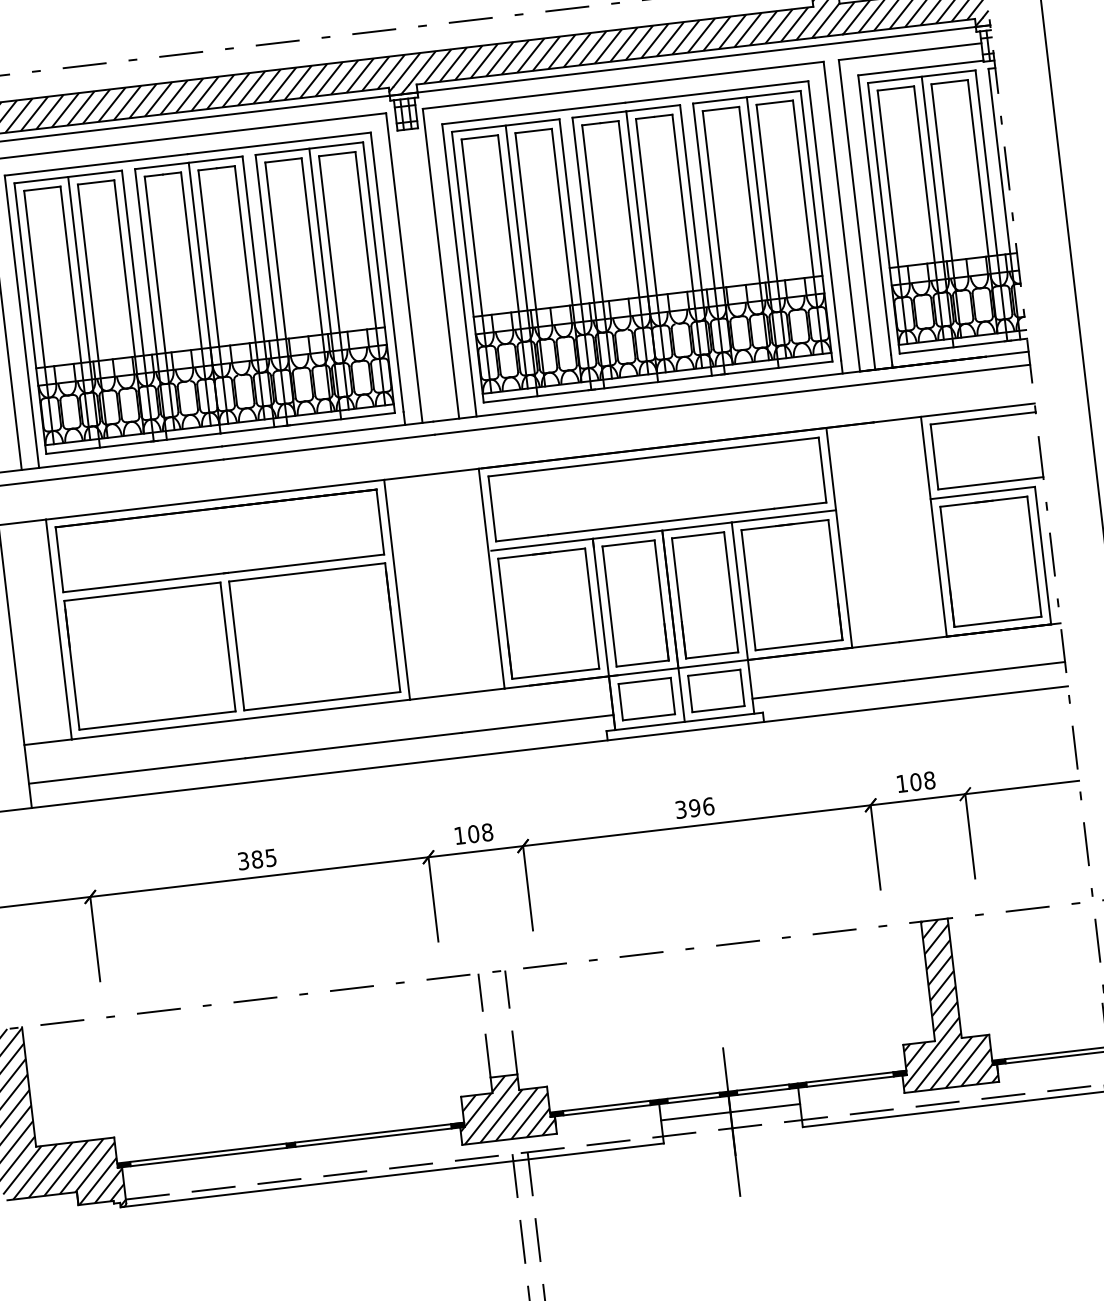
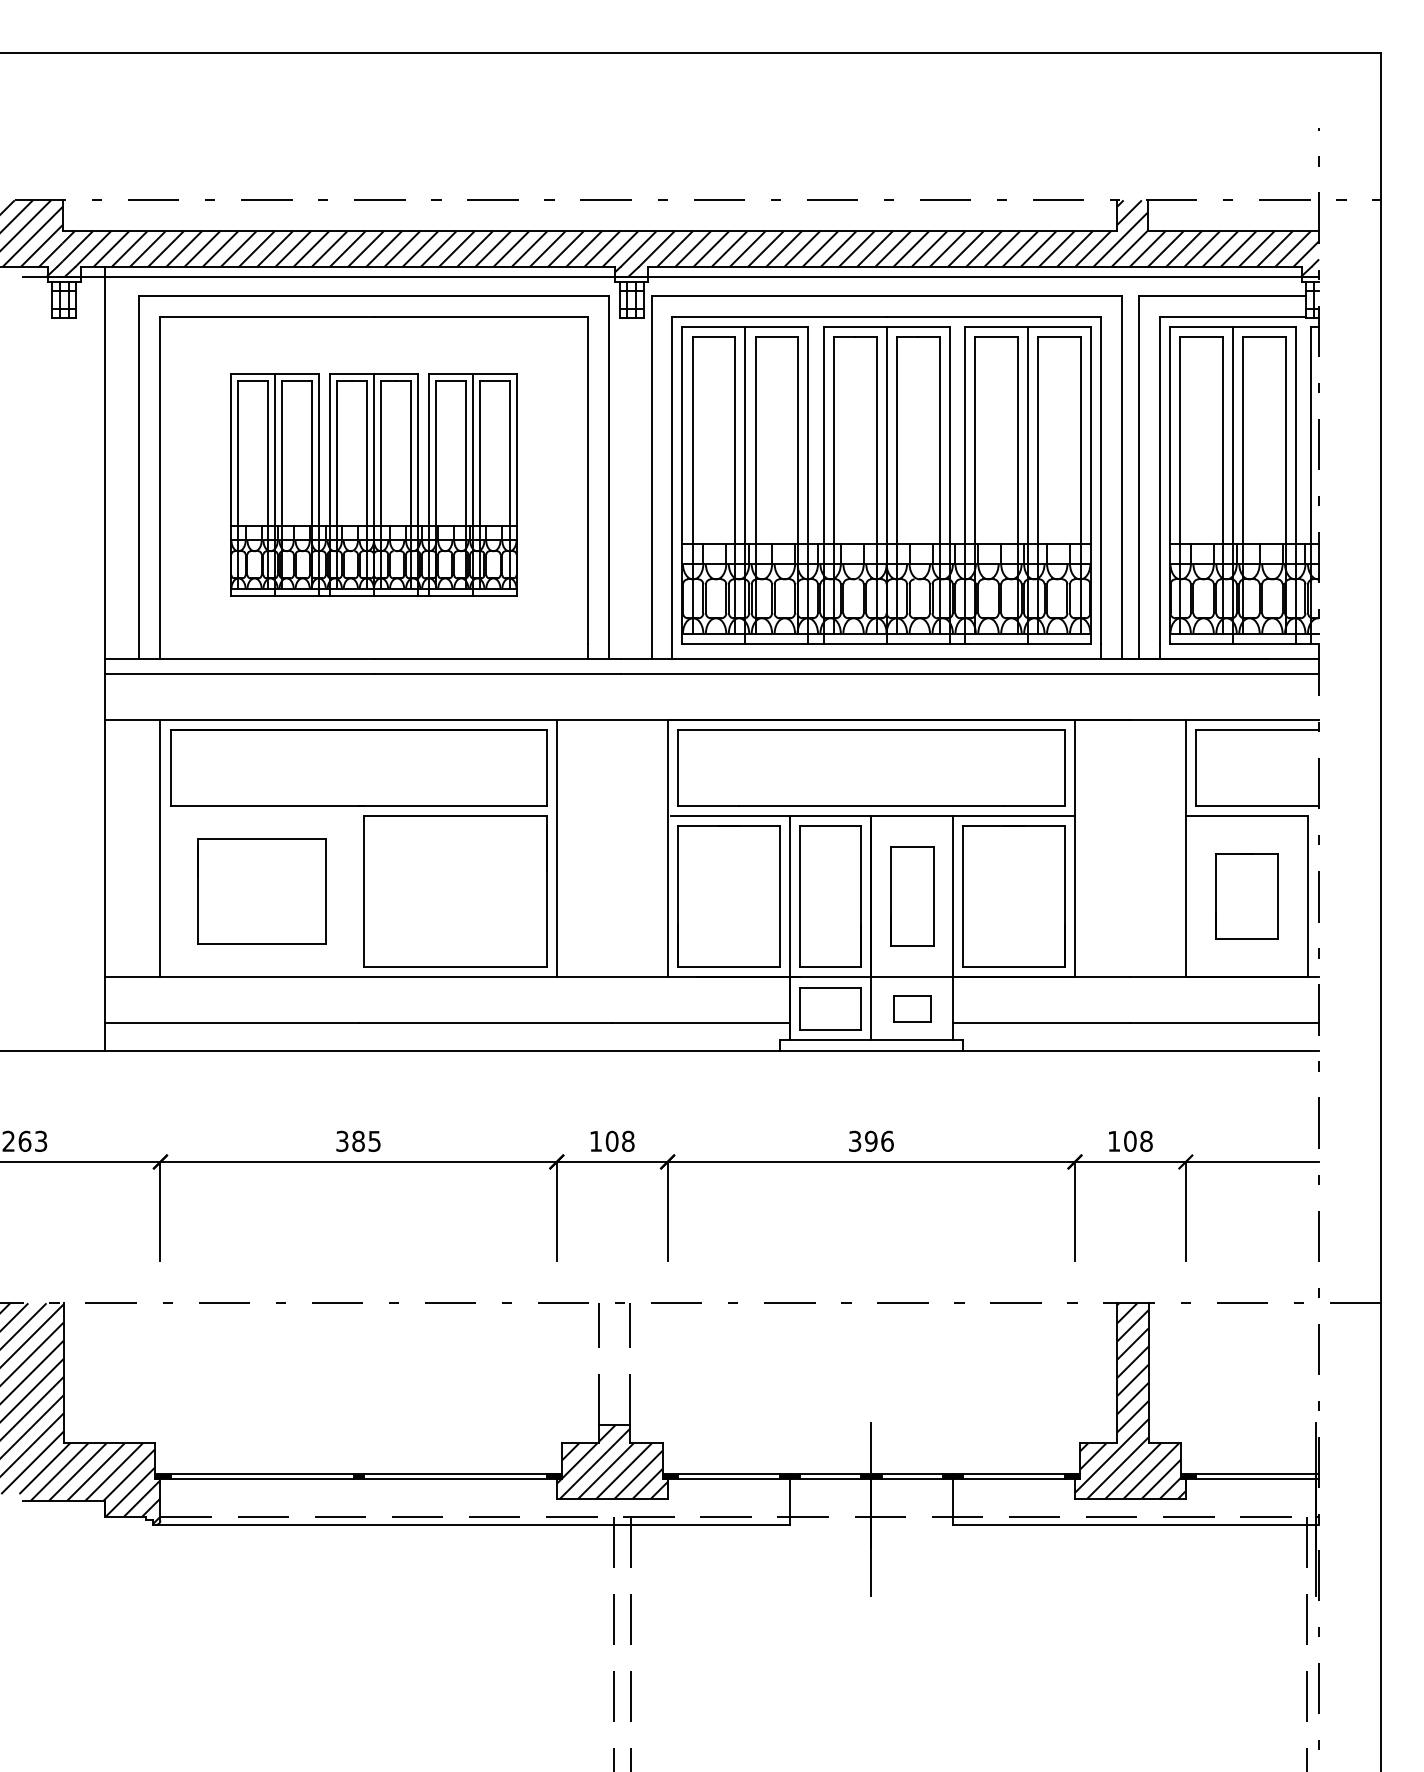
part: (204, 298) -> (373, 485), size x0.7
part: (990, 561) -> (1246, 896), size x0.6
part: (705, 595) -> (912, 896), size x0.7
part: (150, 655) -> (262, 891), size x0.7
part: (716, 690) -> (912, 1008), size x0.6
line: (729, 1112) -> (870, 1497), removed

